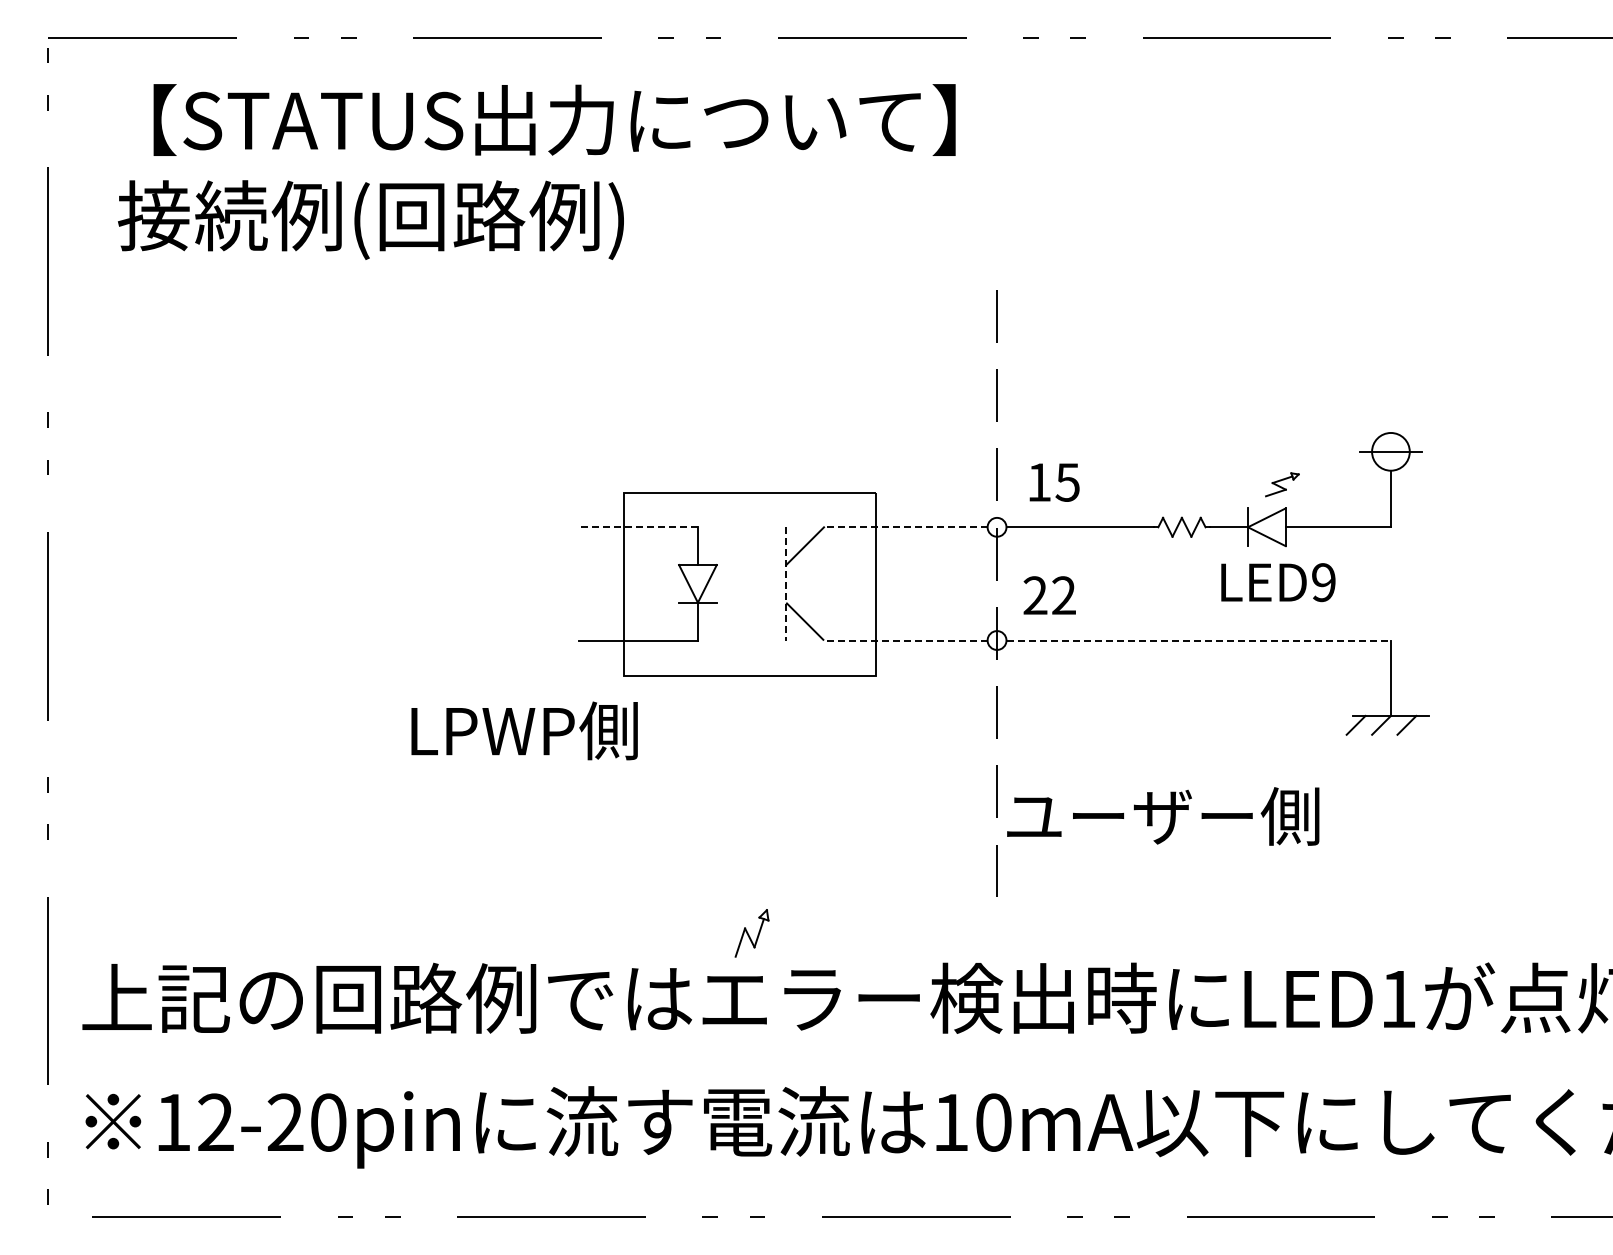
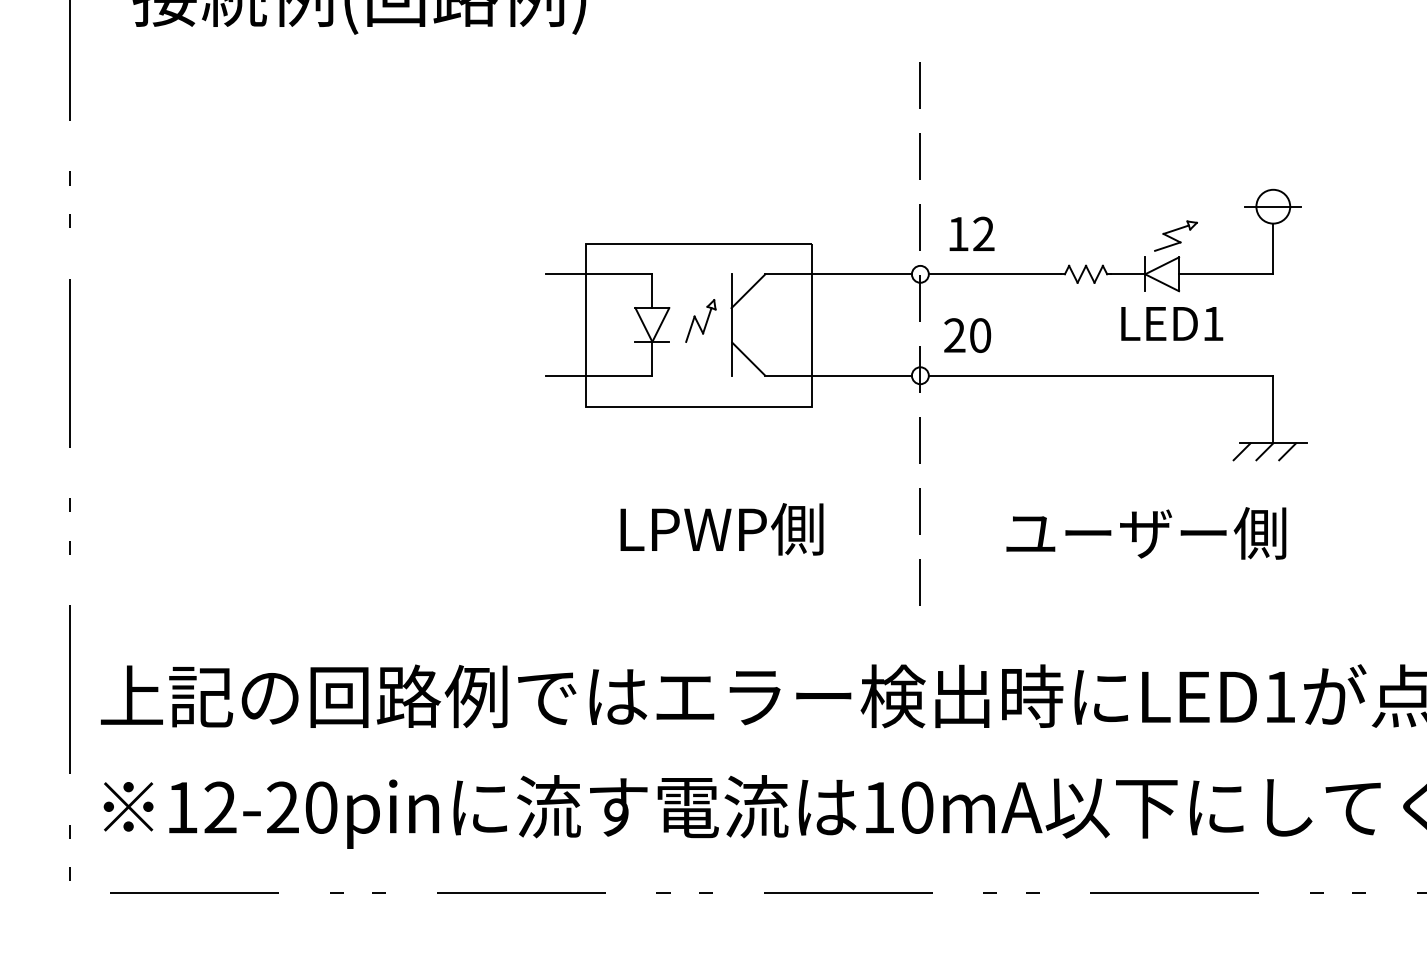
text: (1067, 482) -> (983, 234), 15 -> 12
part: (1282, 484) -> (1176, 235), size x1.43
line: (638, 527) -> (599, 274), dashed -> solid
line: (905, 527) -> (838, 274), dashed -> solid
text: (1323, 582) -> (1212, 323), LED9 -> LED1
line: (786, 583) -> (731, 324), dashed -> solid
text: (1063, 595) -> (979, 335), 22 -> 20
line: (905, 640) -> (838, 375), dashed -> solid
line: (1199, 640) -> (1101, 375), dashed -> solid
text: (524, 730) -> (721, 528), moved
text: (1163, 816) -> (1146, 533), moved
part: (751, 933) -> (700, 321), moved

